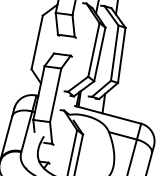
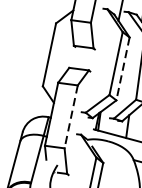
line: (99, 54) -> (122, 68), solid -> dashed
line: (55, 95) -> (70, 117), solid -> dashed

